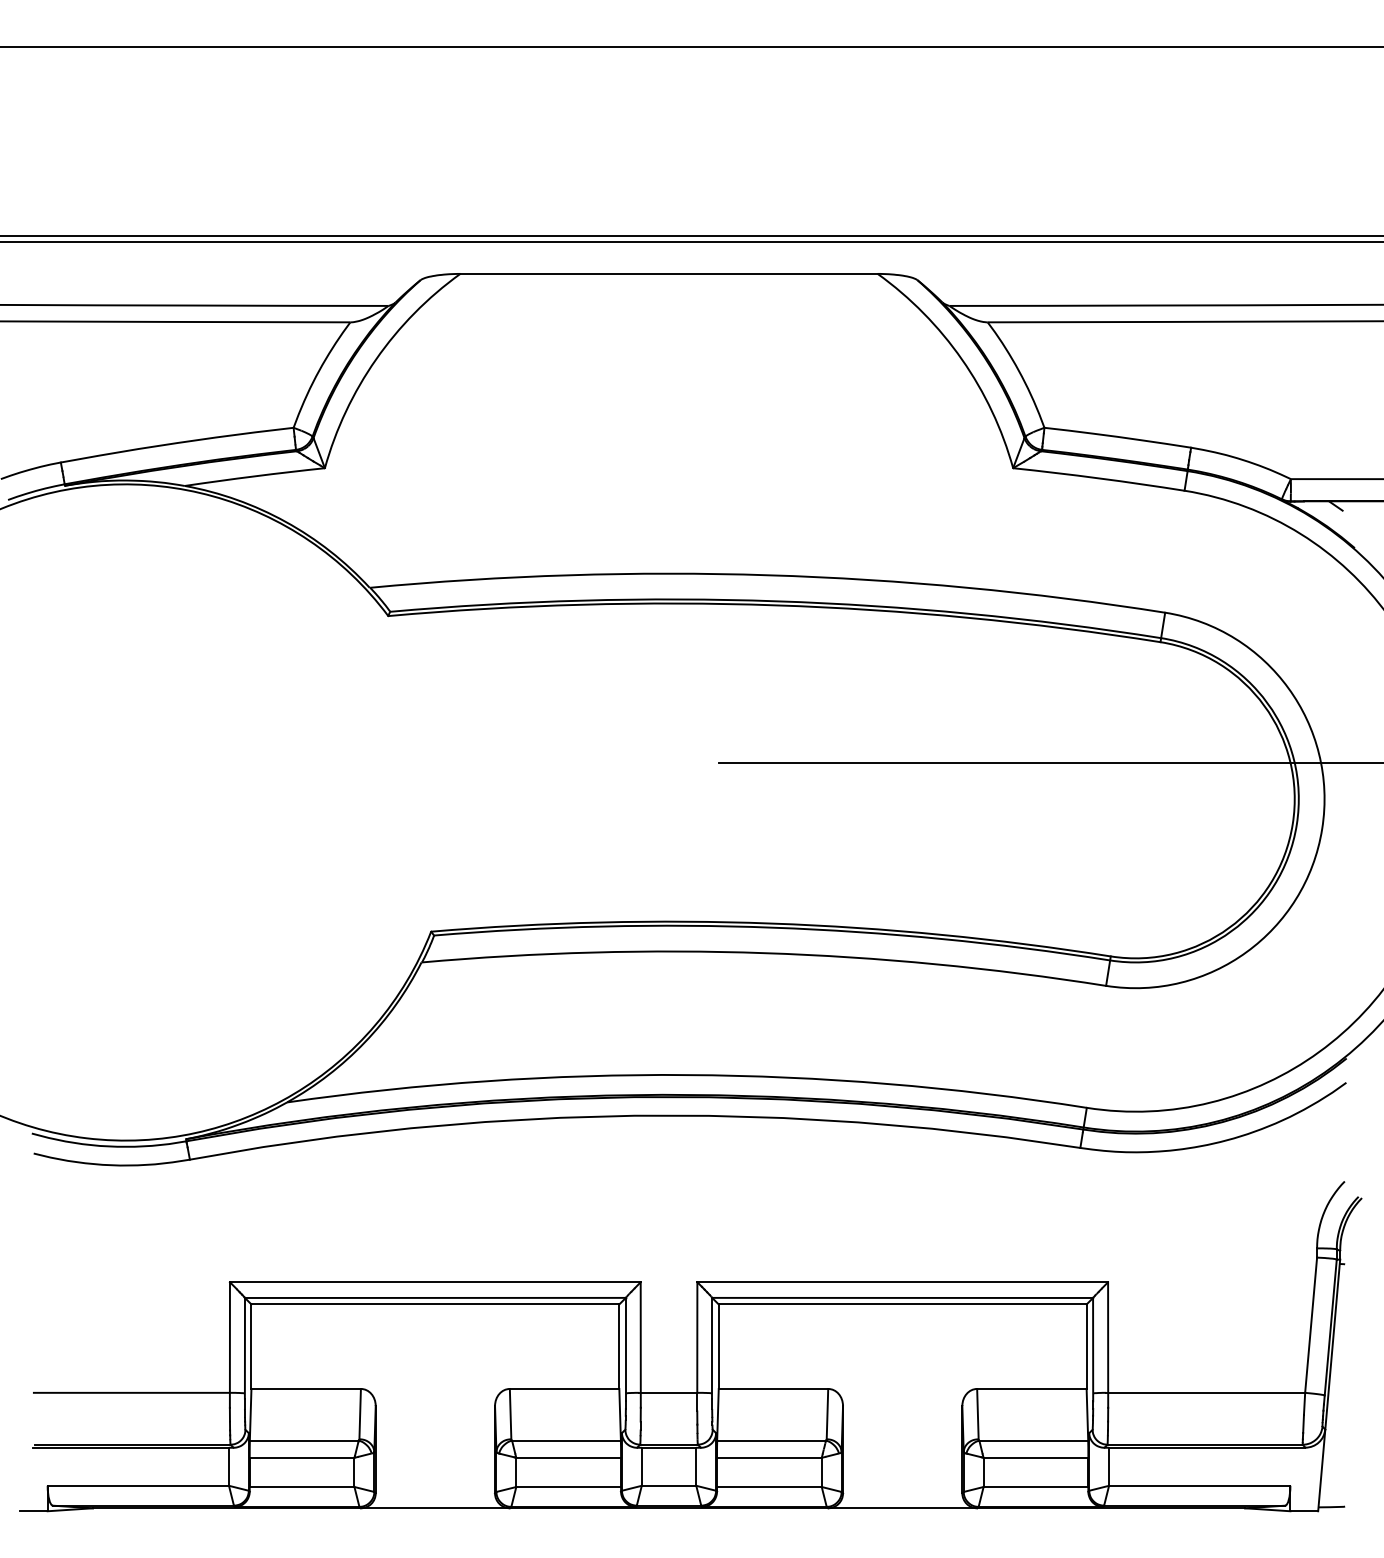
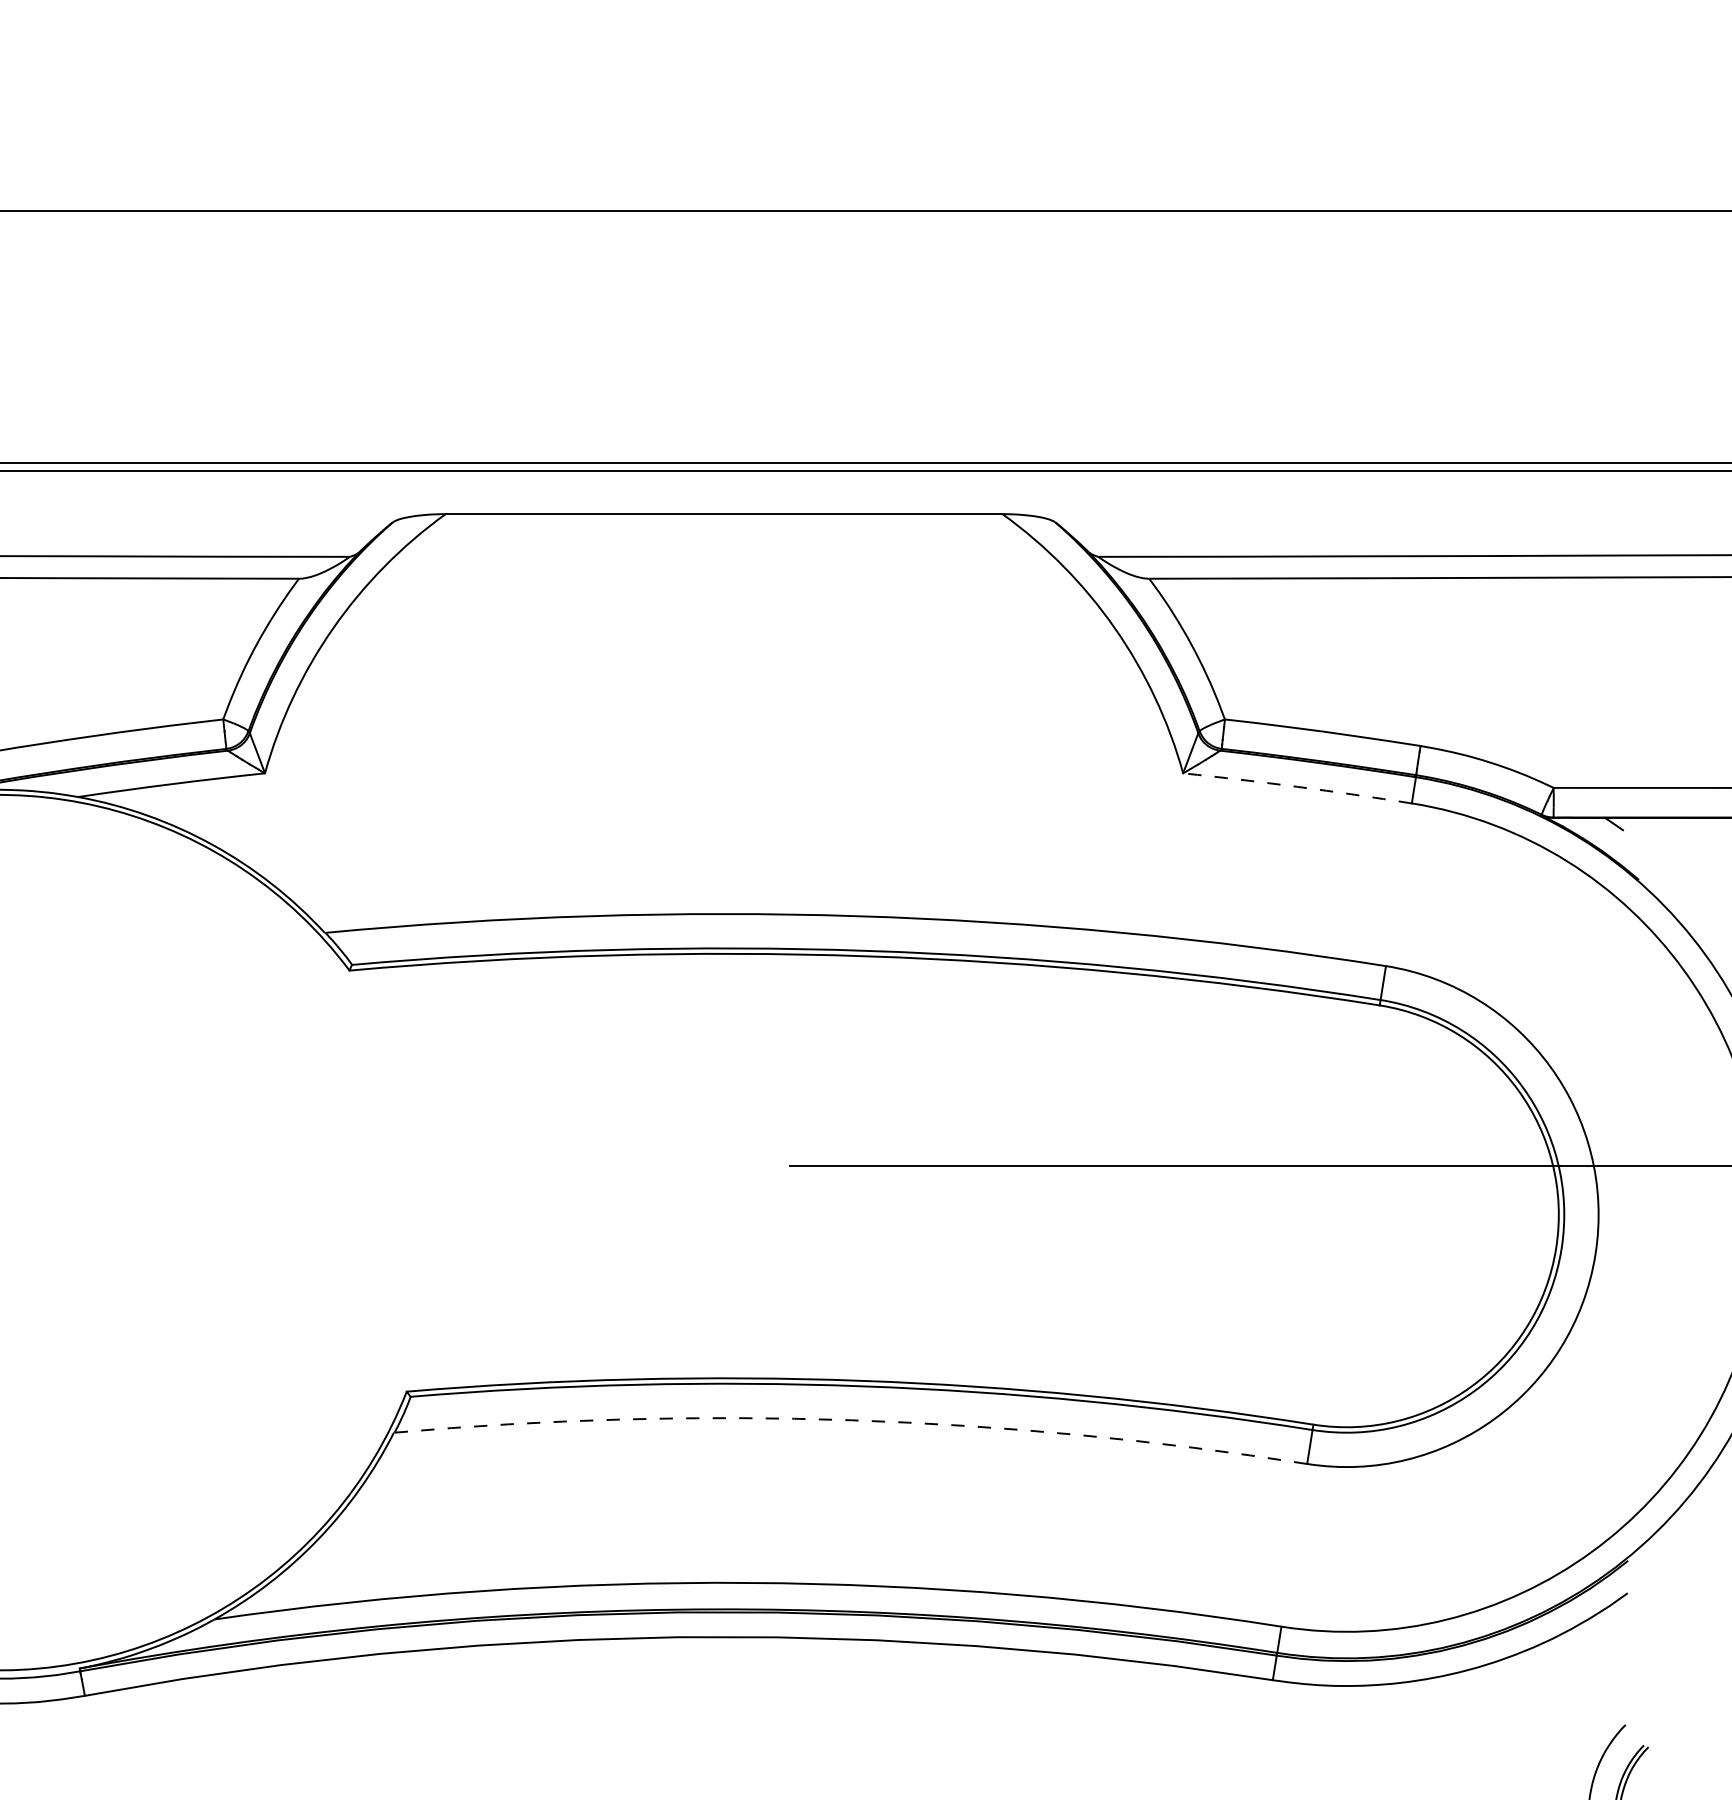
arc: (1098, 478) -> (1297, 787), solid -> dashed
arc: (764, 953) -> (851, 1420), solid -> dashed

